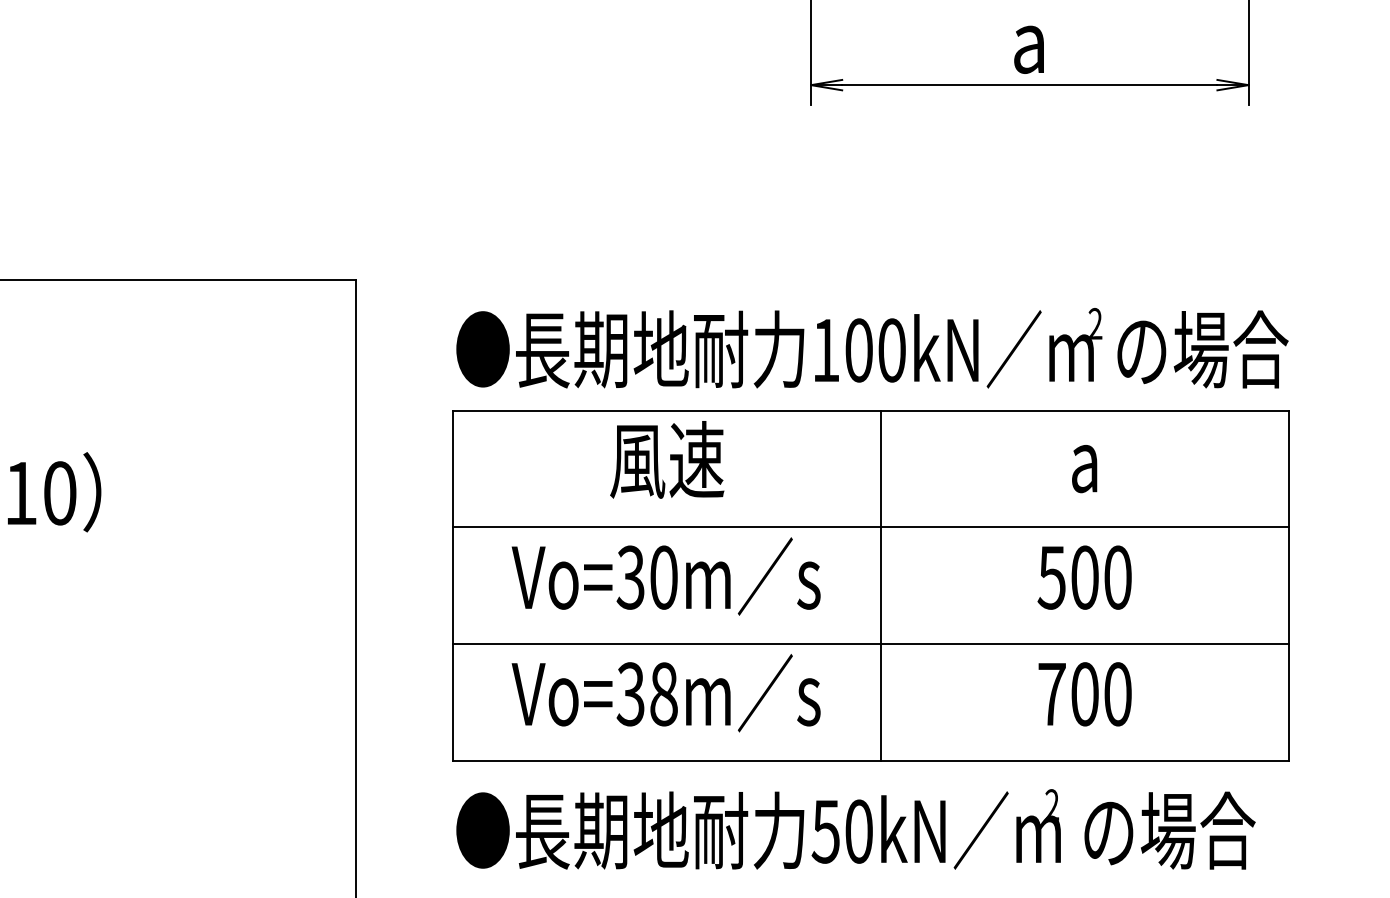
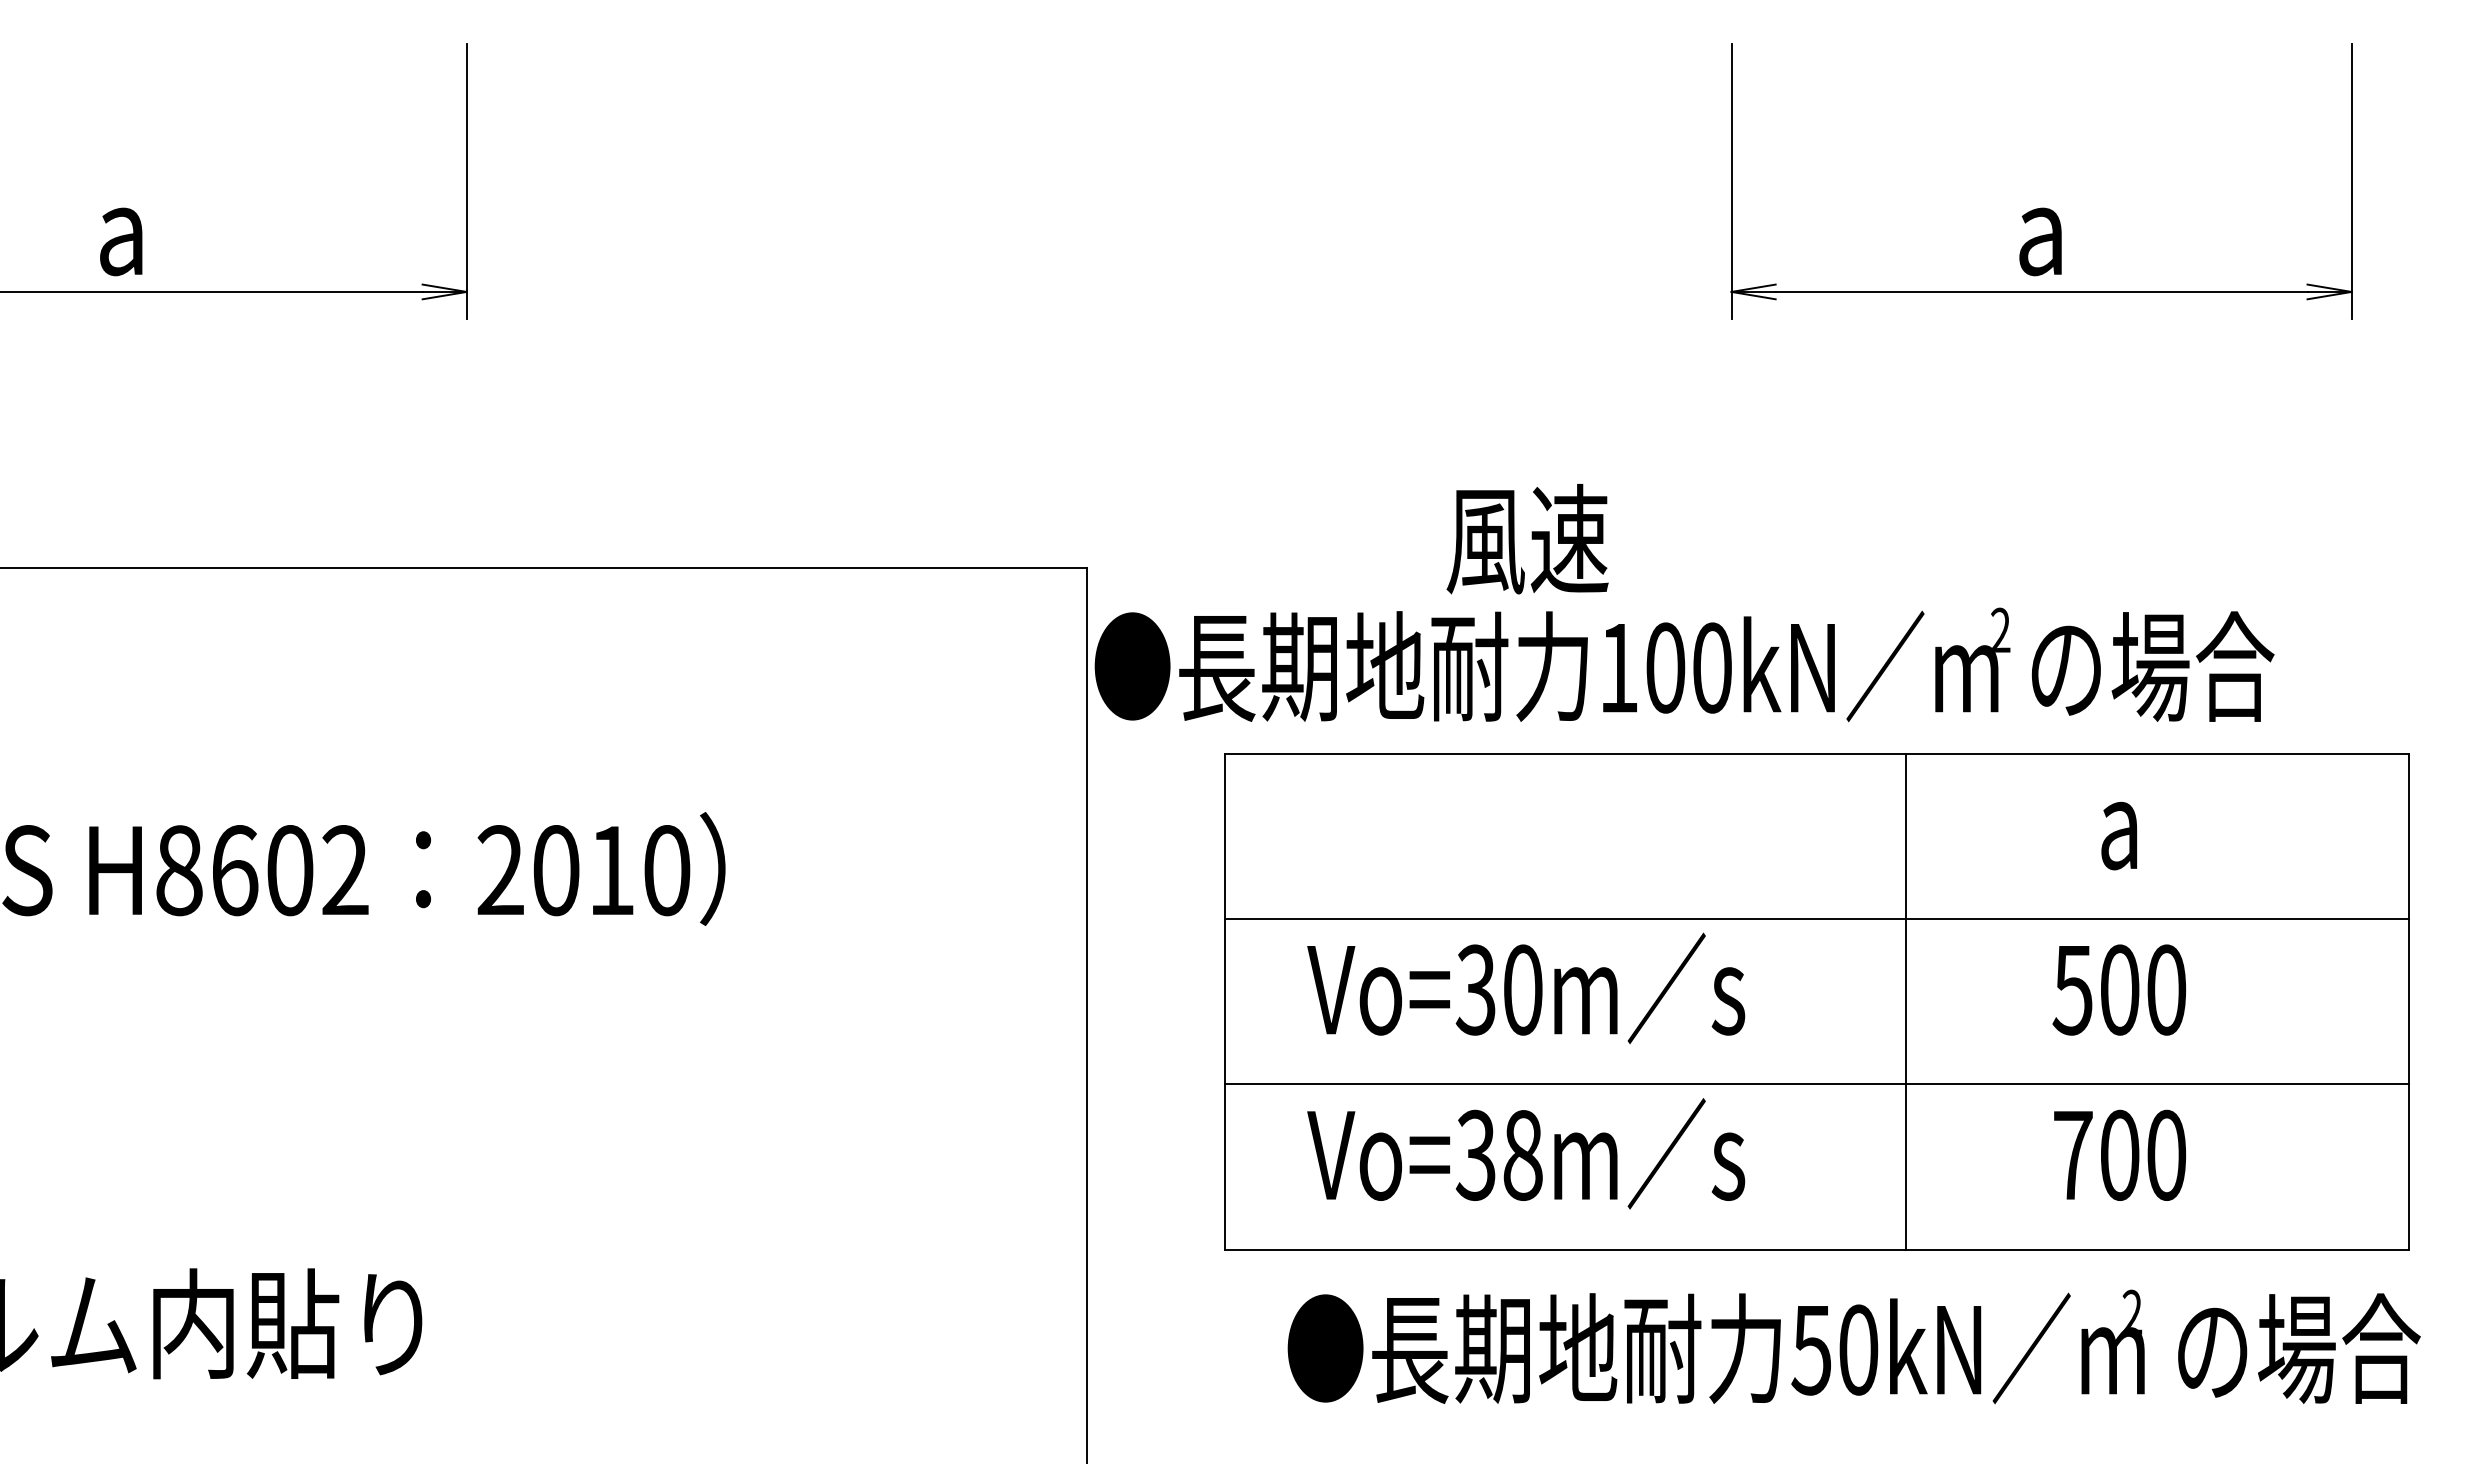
text: (872, 347) -> (1684, 664), moved
text: (667, 460) -> (1527, 539), moved
line: (880, 585) -> (1905, 1001), moved
text: (855, 829) -> (1853, 1346), moved

